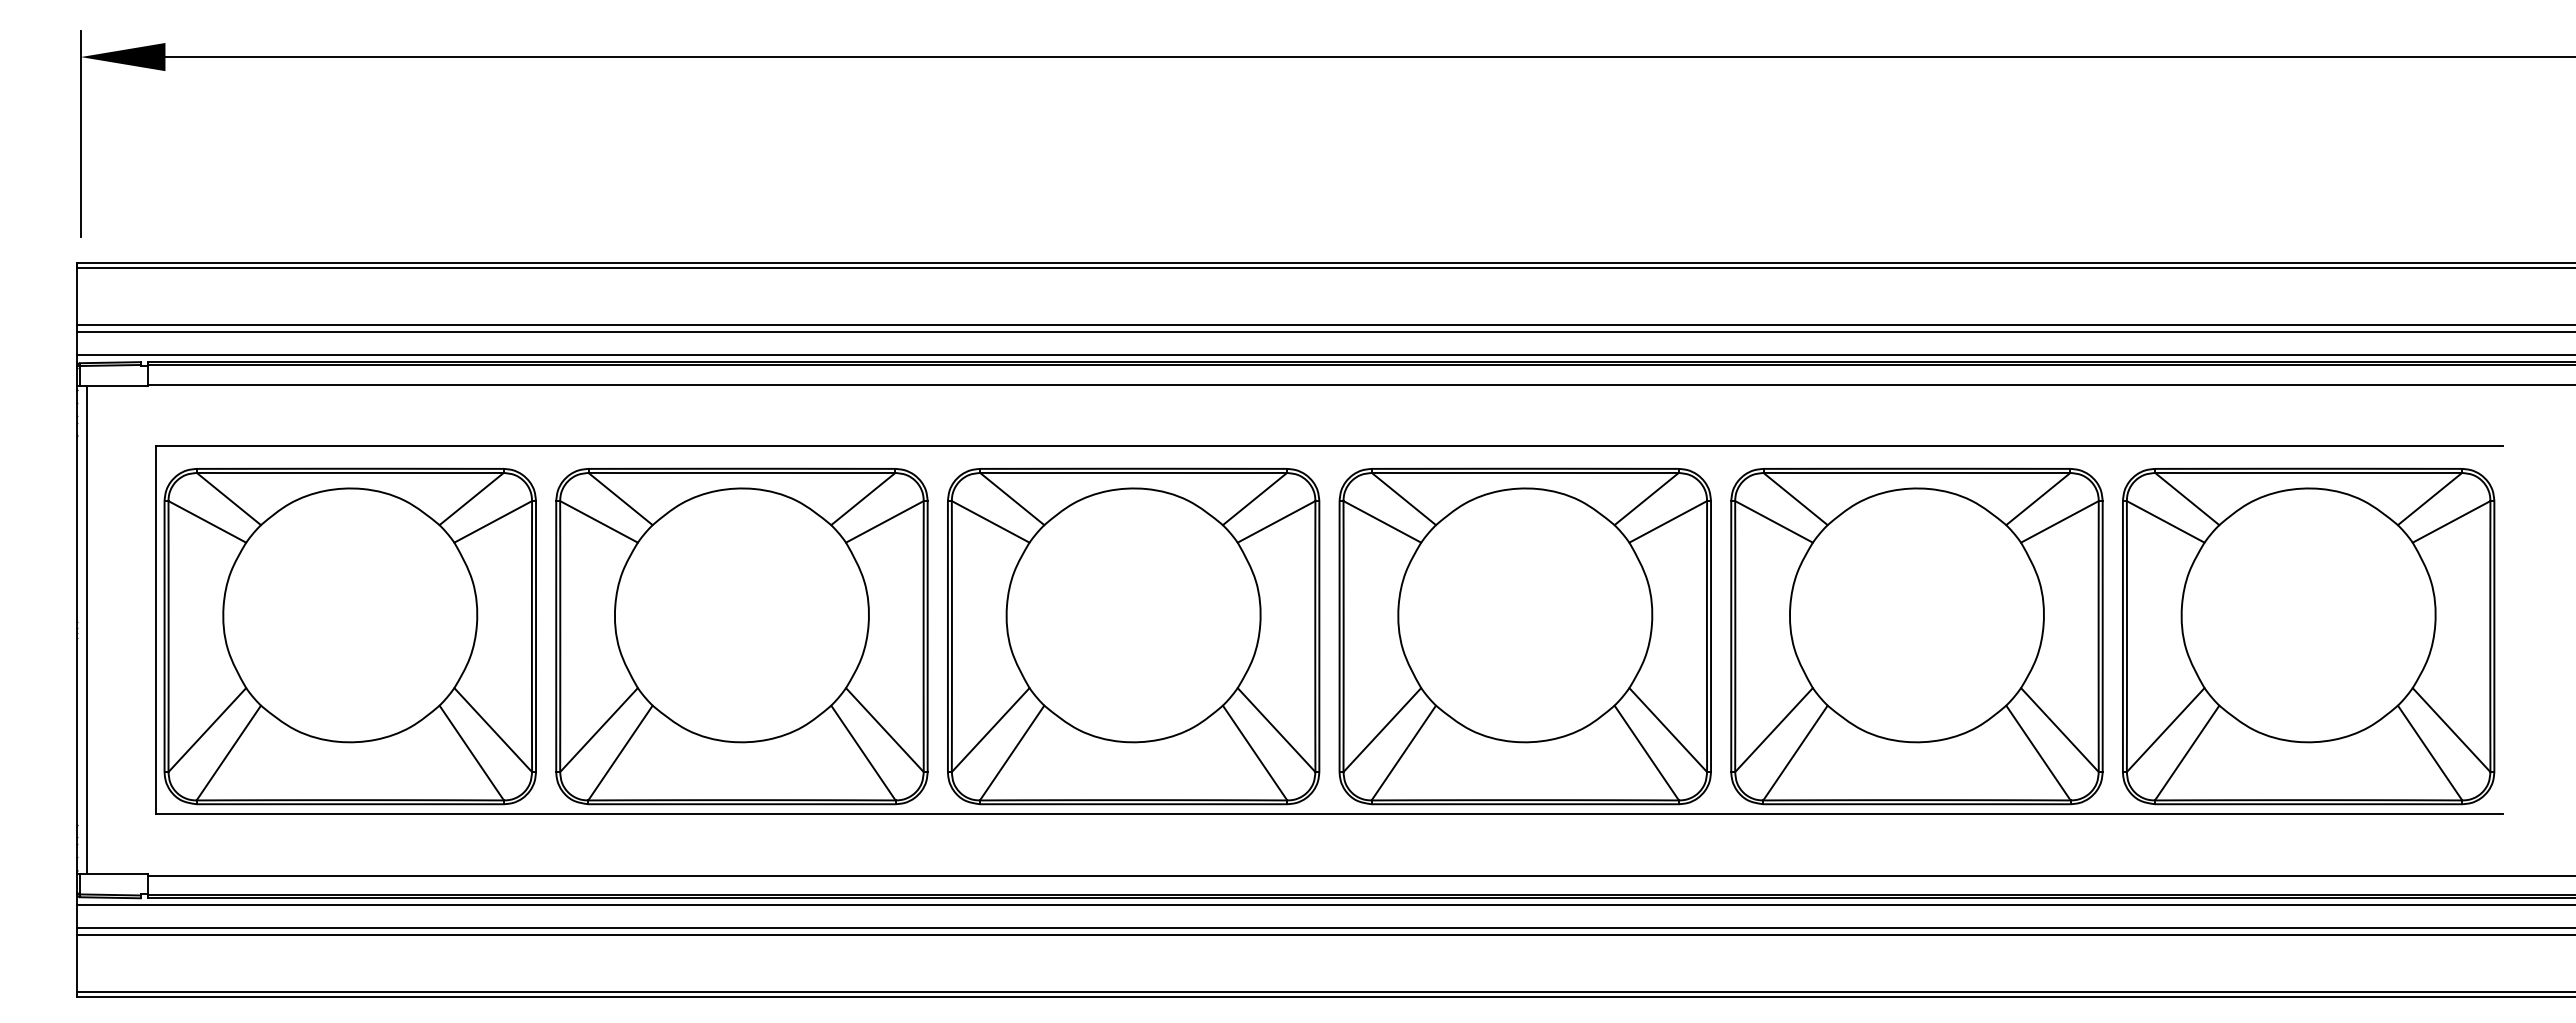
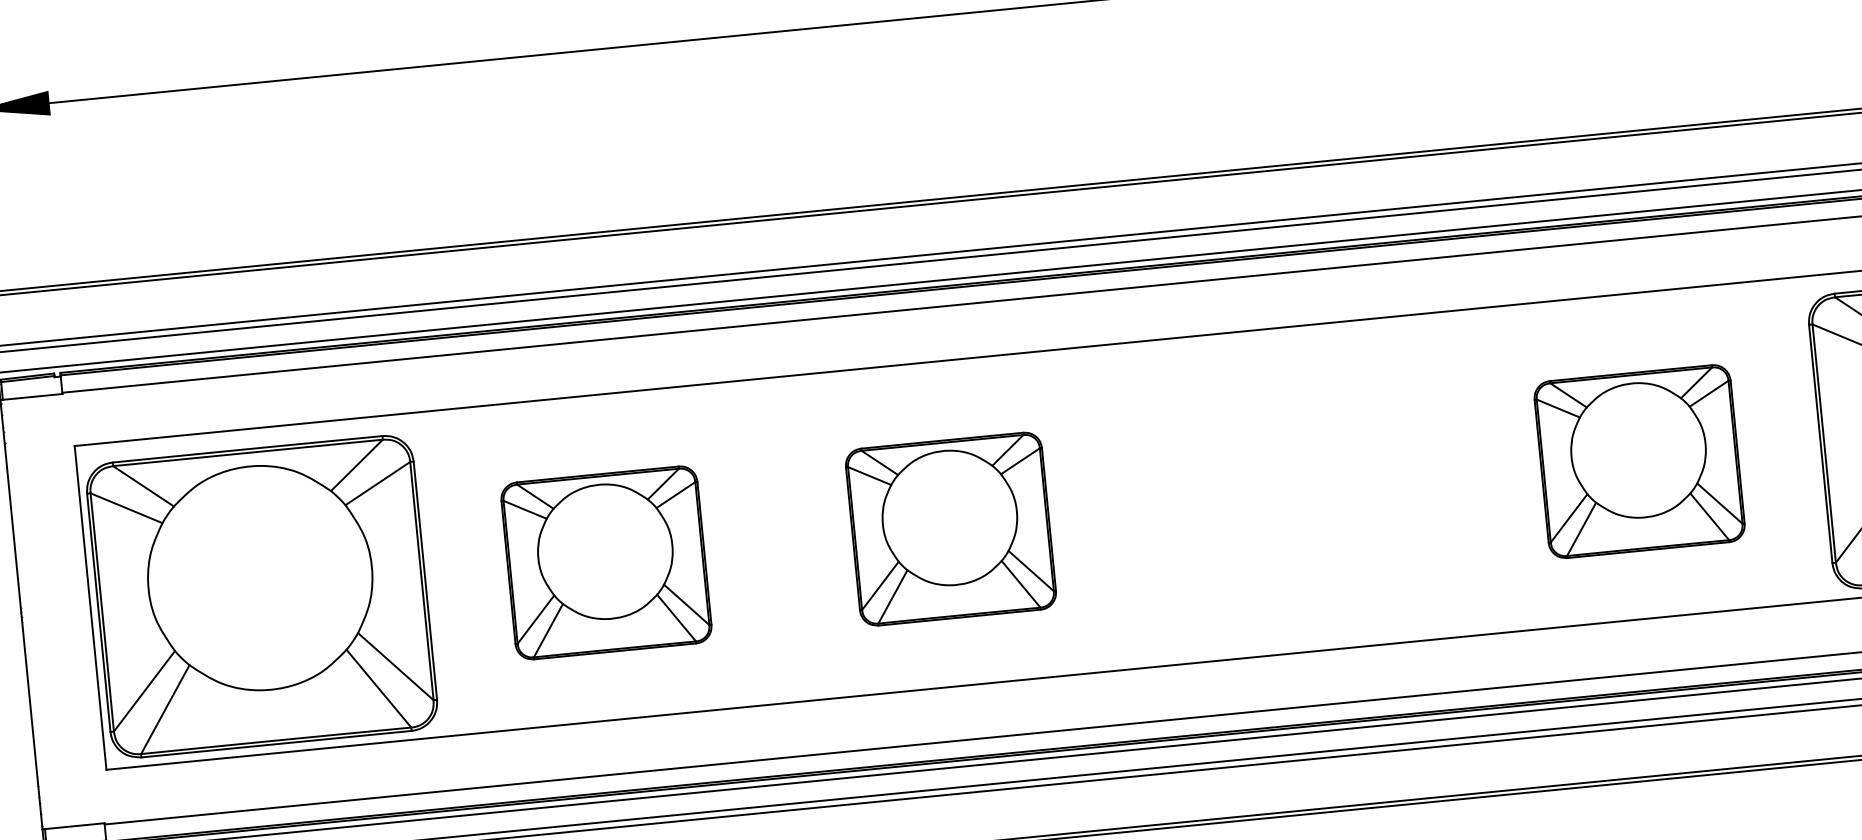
line: (87, 630) -> (30, 614), removed
part: (741, 636) -> (606, 562), size x0.6
part: (1133, 636) -> (950, 529), size x0.6
part: (1524, 636) -> (1294, 495), removed
part: (1916, 636) -> (1639, 461), size x0.6

